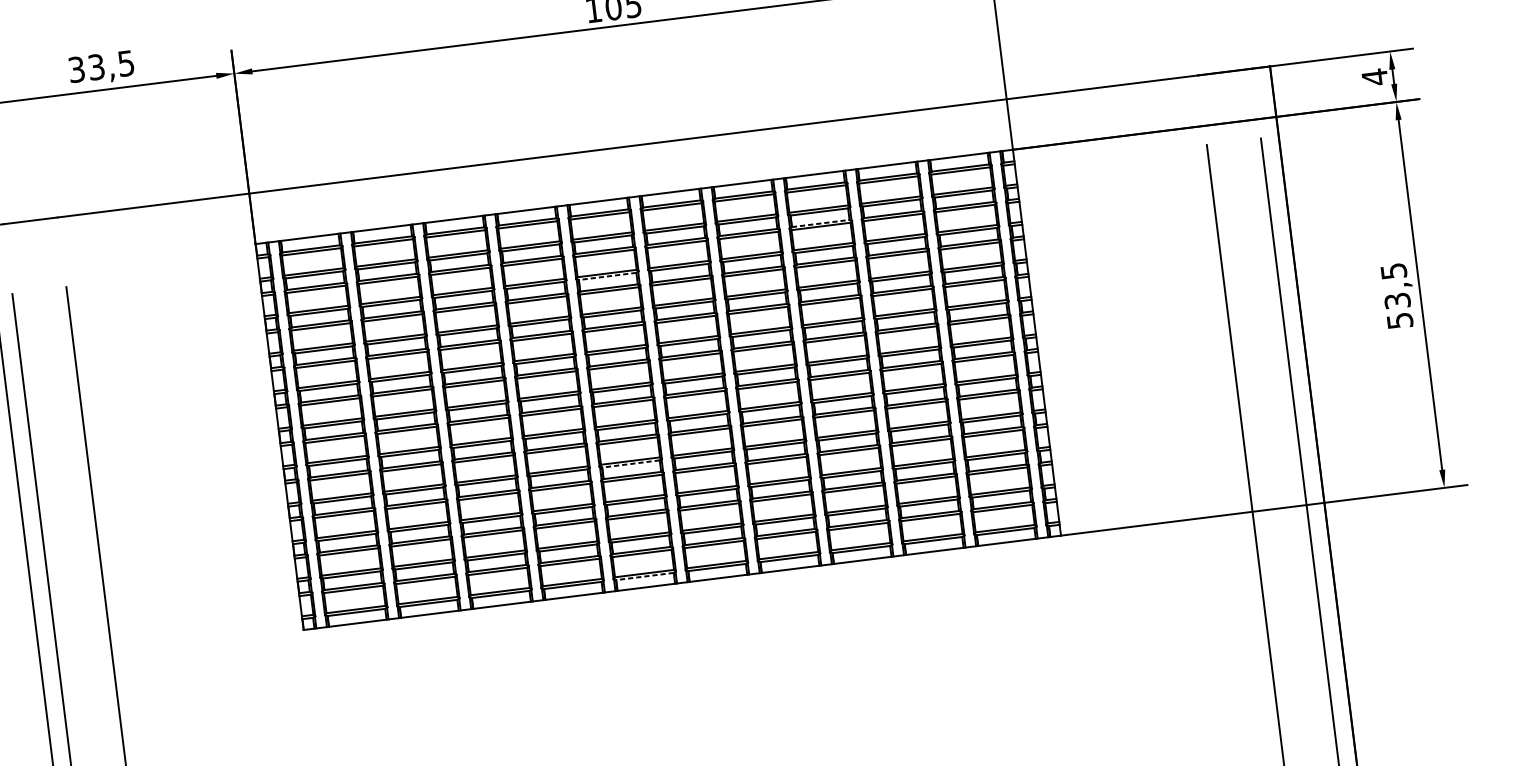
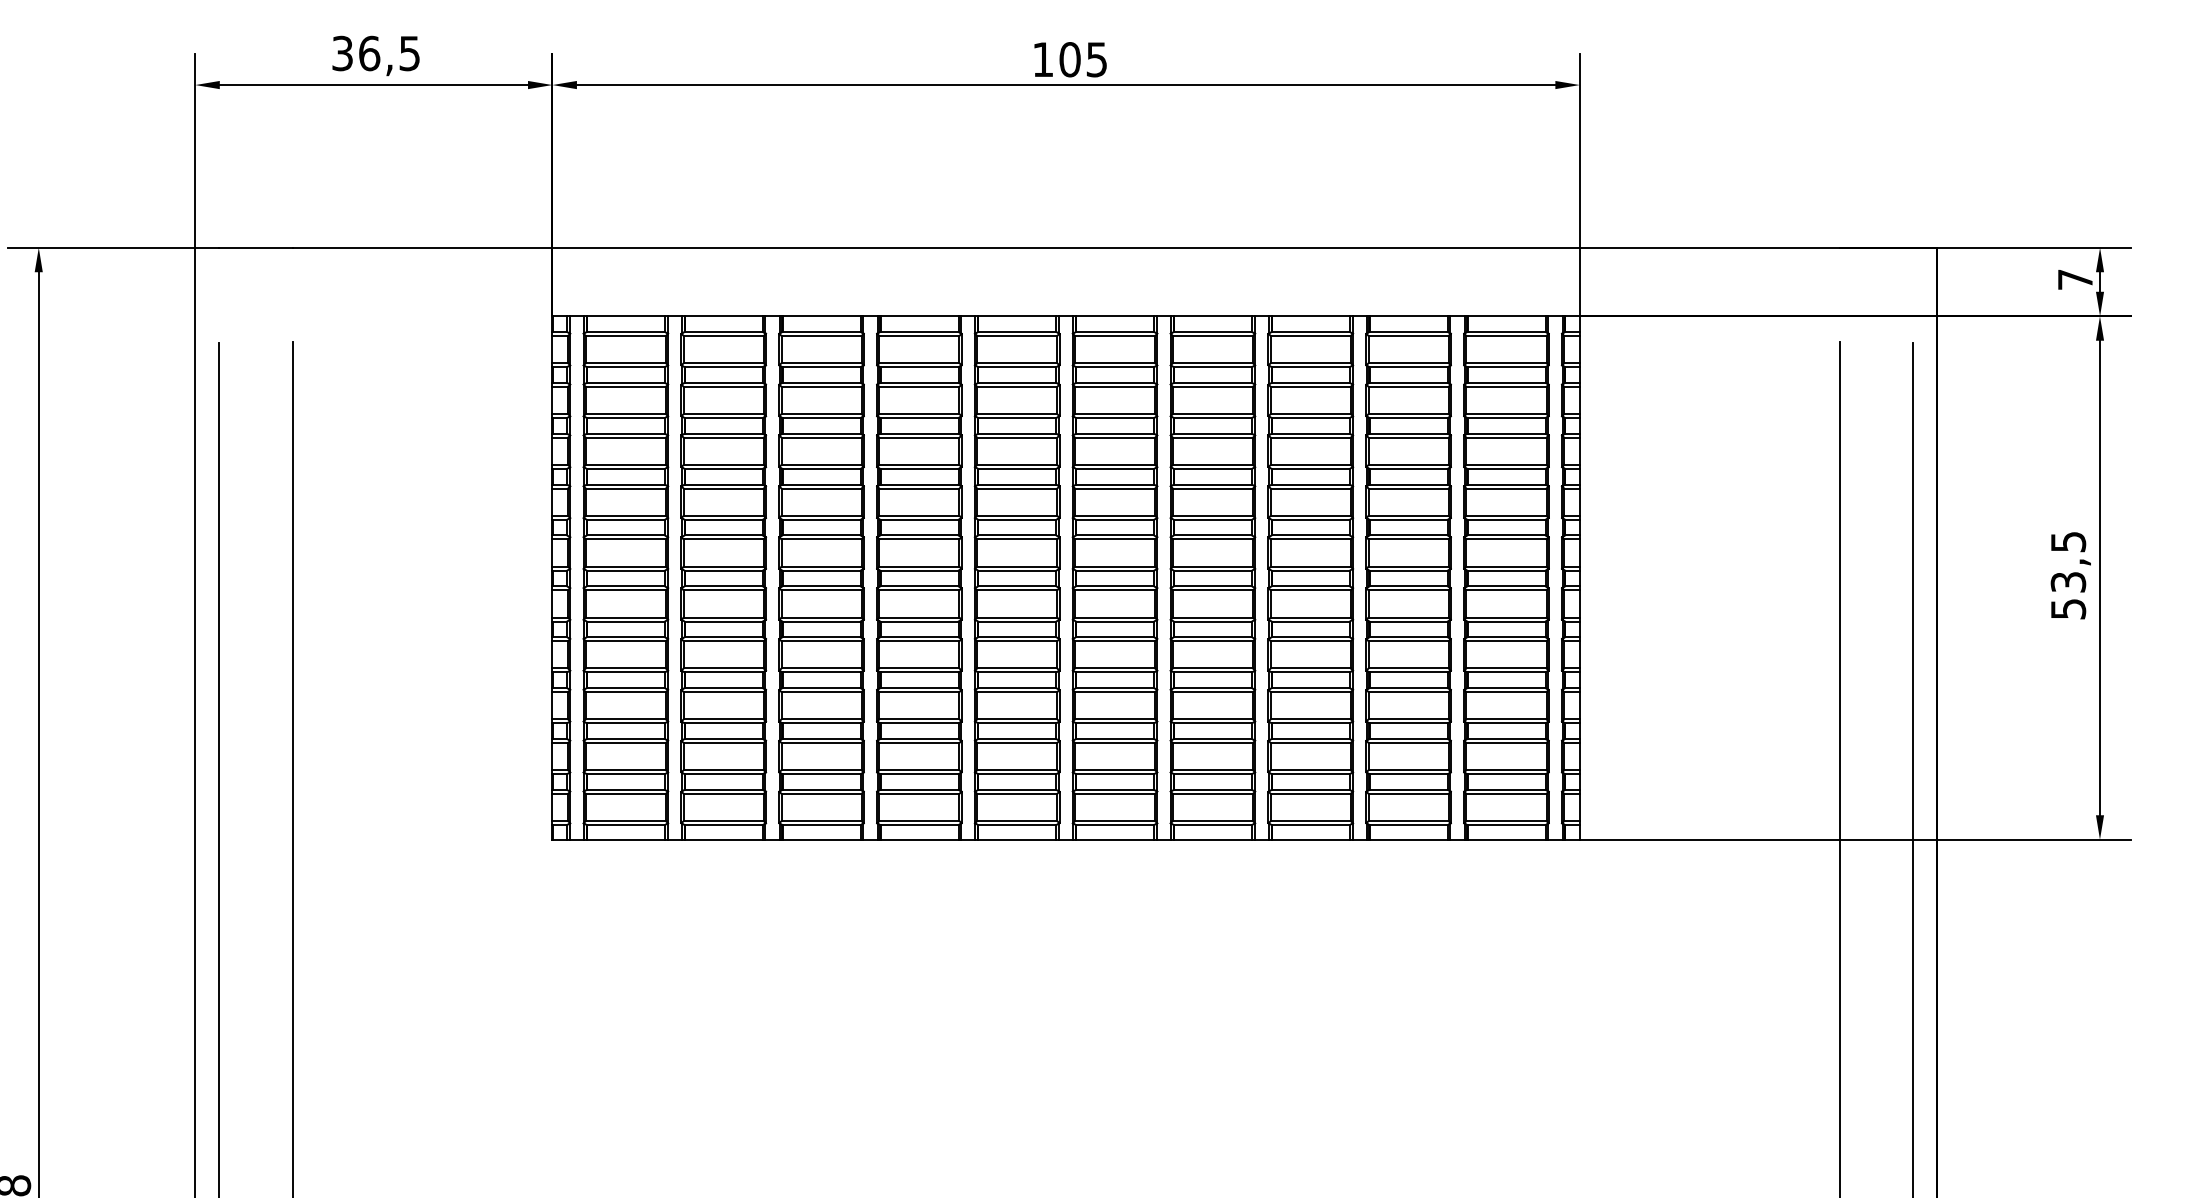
text: (96, 67) -> (369, 53), 33,5 -> 36,5
text: (1374, 77) -> (2075, 279), 4 -> 7
line: (821, 223) -> (1311, 382), dashed -> solid
line: (607, 276) -> (1016, 418), dashed -> solid
line: (630, 464) -> (1016, 672), dashed -> solid
line: (644, 576) -> (1016, 825), dashed -> solid

